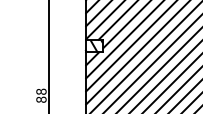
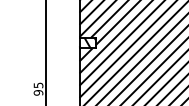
text: (41, 95) -> (38, 88), 88 -> 95

